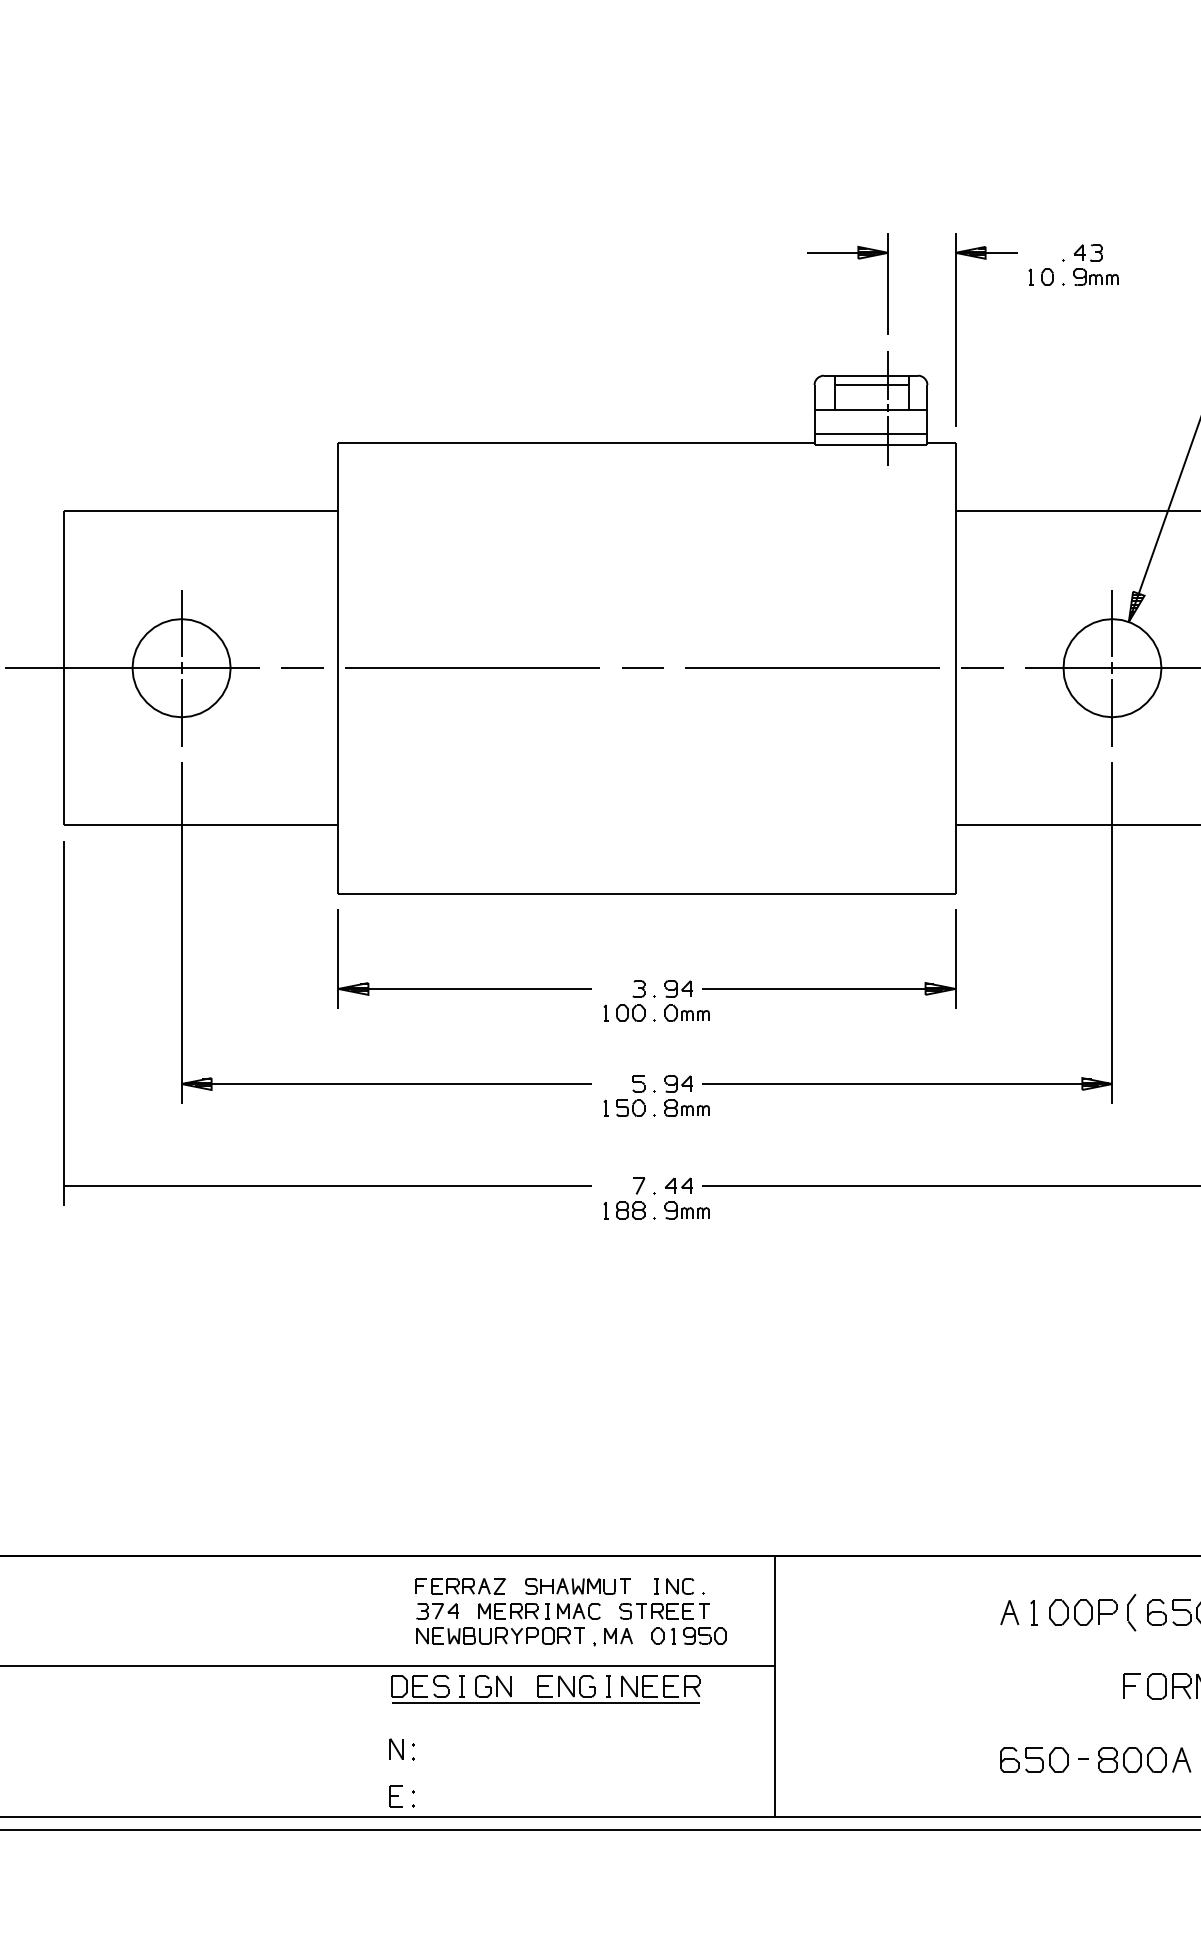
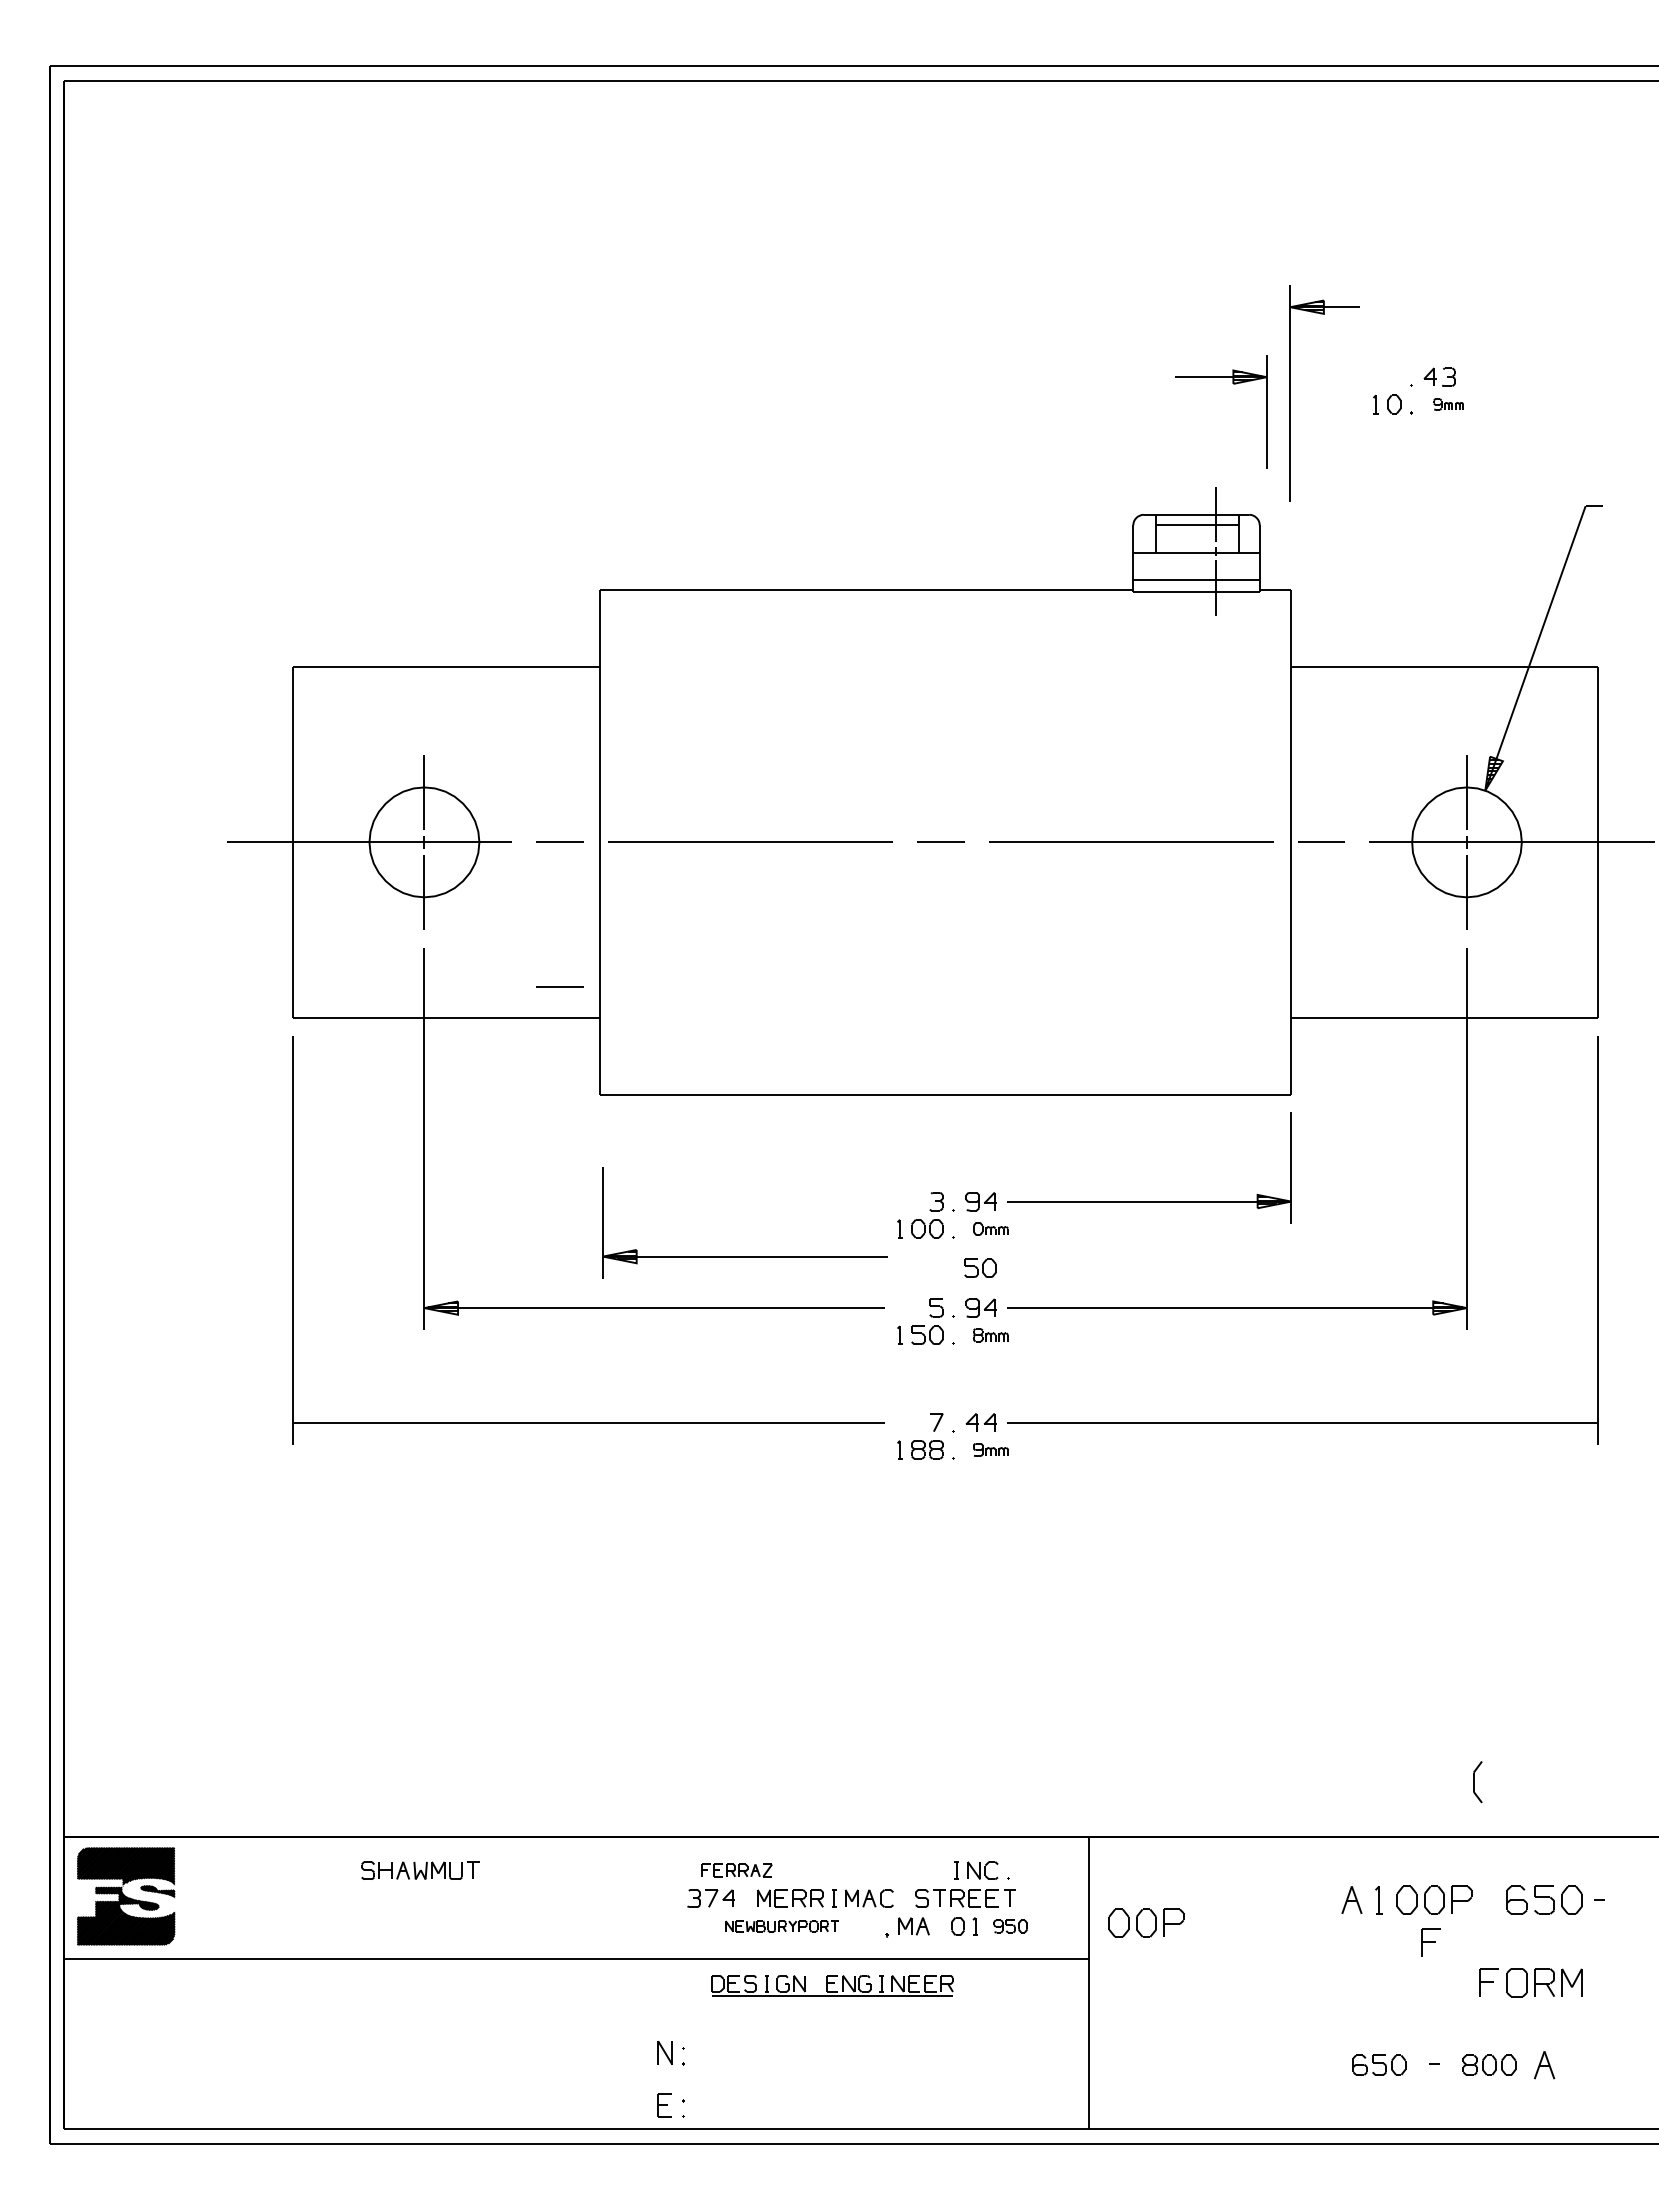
part: (858, 259) -> (1233, 384), moved
part: (1095, 277) -> (1448, 404), size x0.6
part: (955, 329) -> (1290, 393), moved
line: (302, 796) -> (559, 986), added
part: (464, 988) -> (744, 1256), moved
part: (687, 1012) -> (990, 1228), size x0.7
part: (678, 1047) -> (980, 1267), added
part: (687, 1107) -> (990, 1334), size x0.7
part: (687, 1210) -> (990, 1449), size x0.7
part: (460, 1586) -> (736, 1870), size x0.7
part: (578, 1586) -> (420, 1870), moved
part: (1131, 1612) -> (1477, 1782), moved
part: (826, 1632) -> (1146, 1922), added
part: (500, 1636) -> (781, 1926), size x0.6
part: (704, 1636) -> (1010, 1926), size x0.7
part: (1079, 1650) -> (1430, 1942), added
part: (545, 1688) -> (832, 1985), size x0.7
part: (1034, 1759) -> (1379, 2064), size x0.7
part: (1132, 1759) -> (1489, 2064), size x0.7

